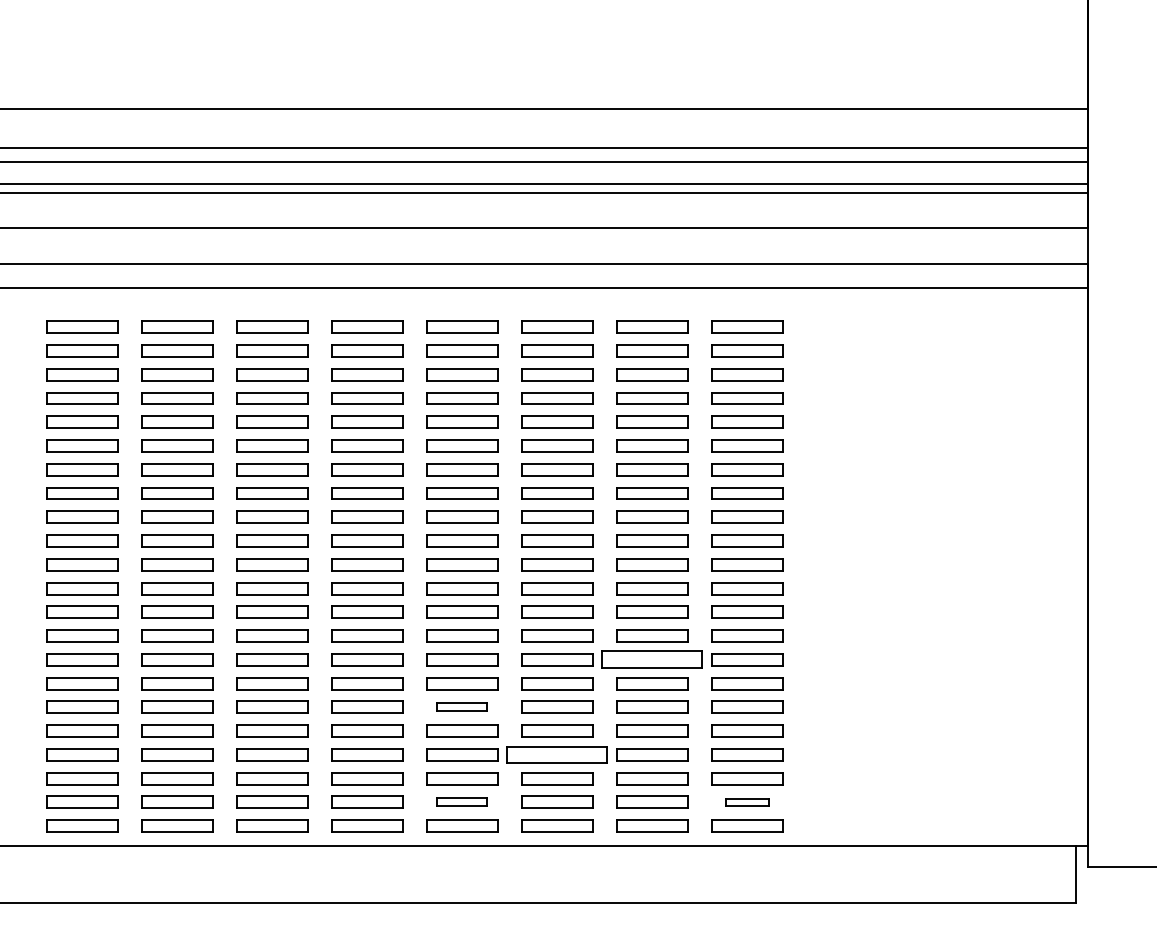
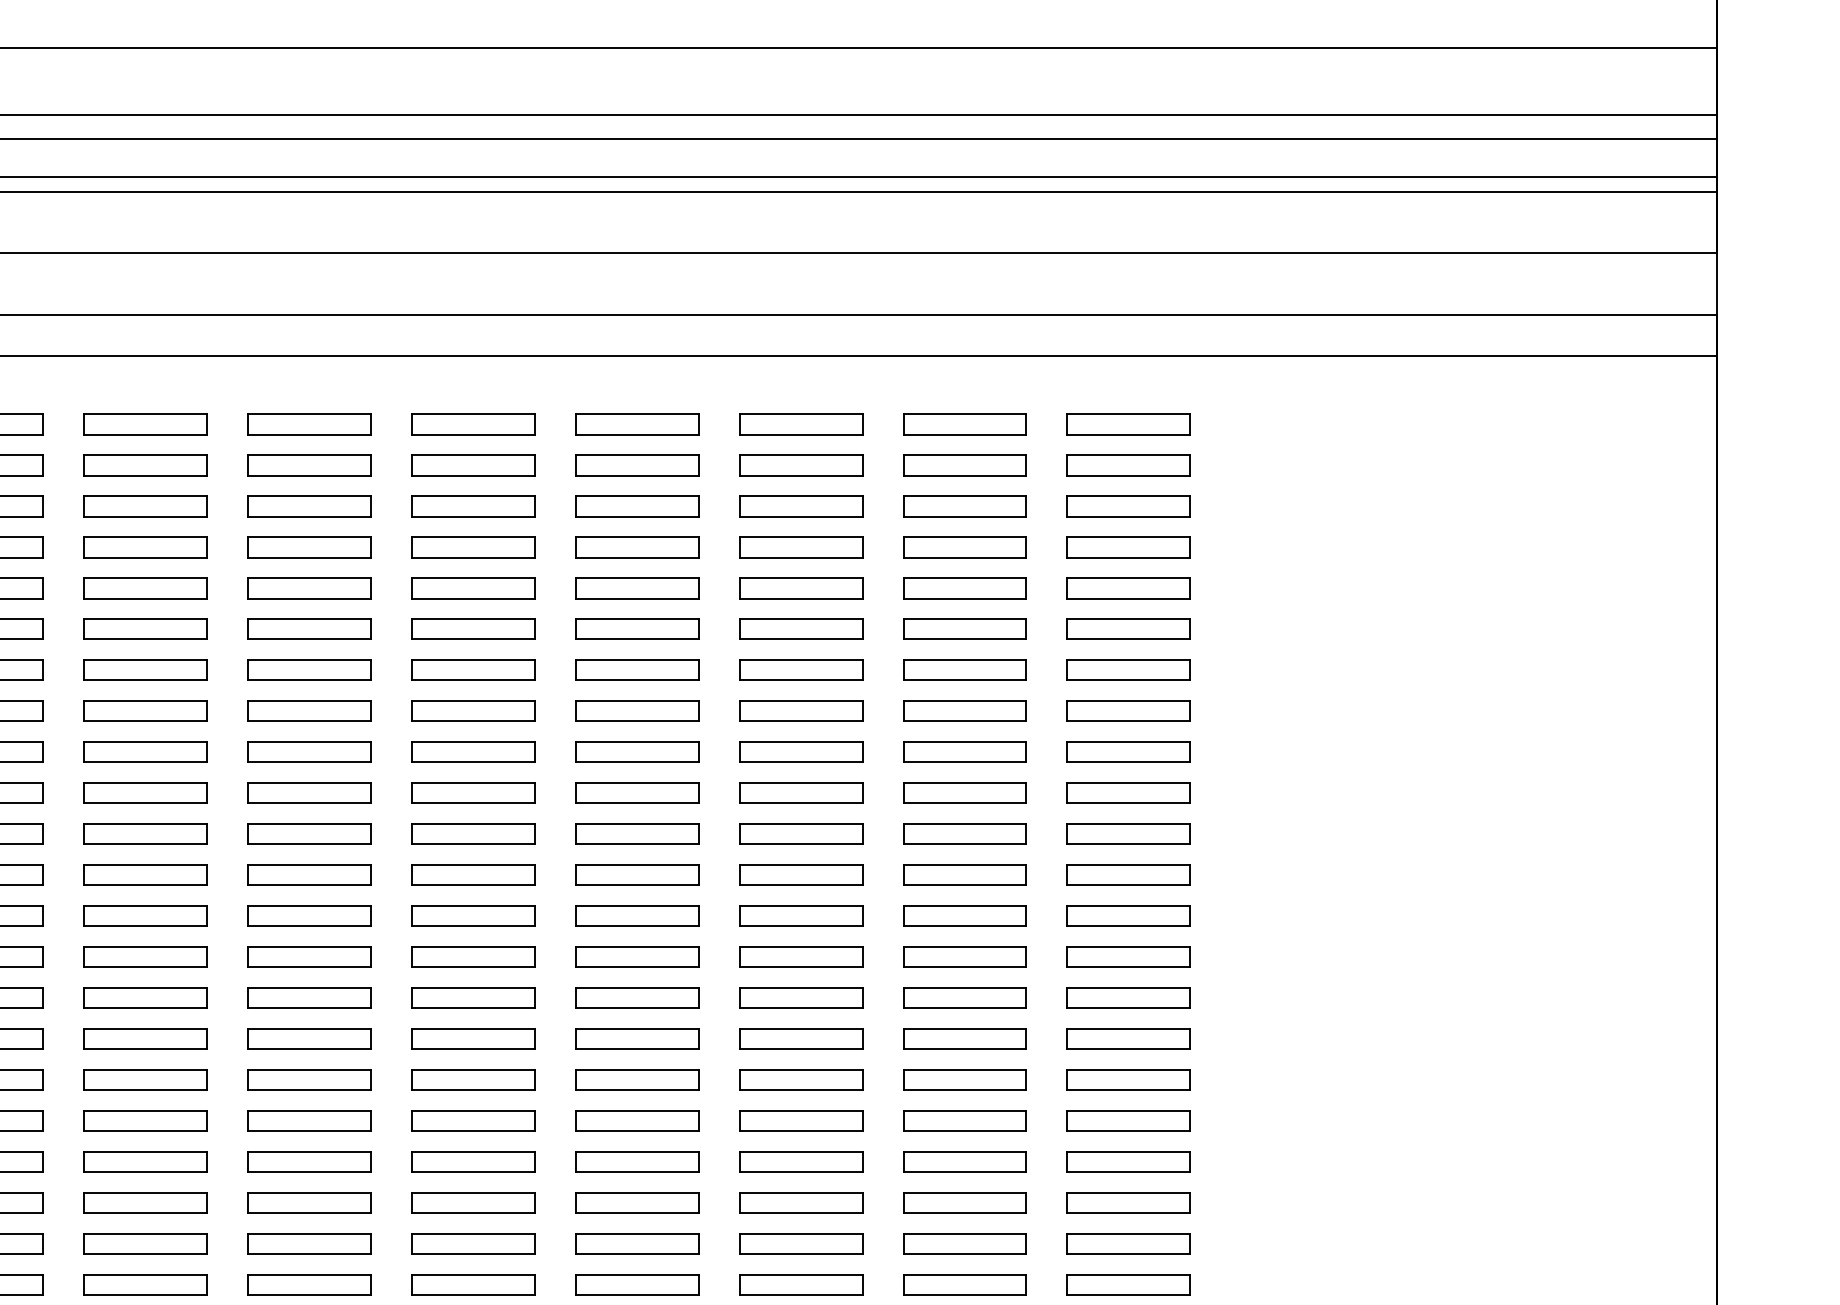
part: (652, 659) -> (965, 997), size x0.71
part: (462, 706) -> (637, 1078), size x1.43
part: (557, 754) -> (801, 1161), size x0.71
part: (462, 801) -> (637, 1242), size x1.43
part: (747, 801) -> (1128, 1242), size x1.67

